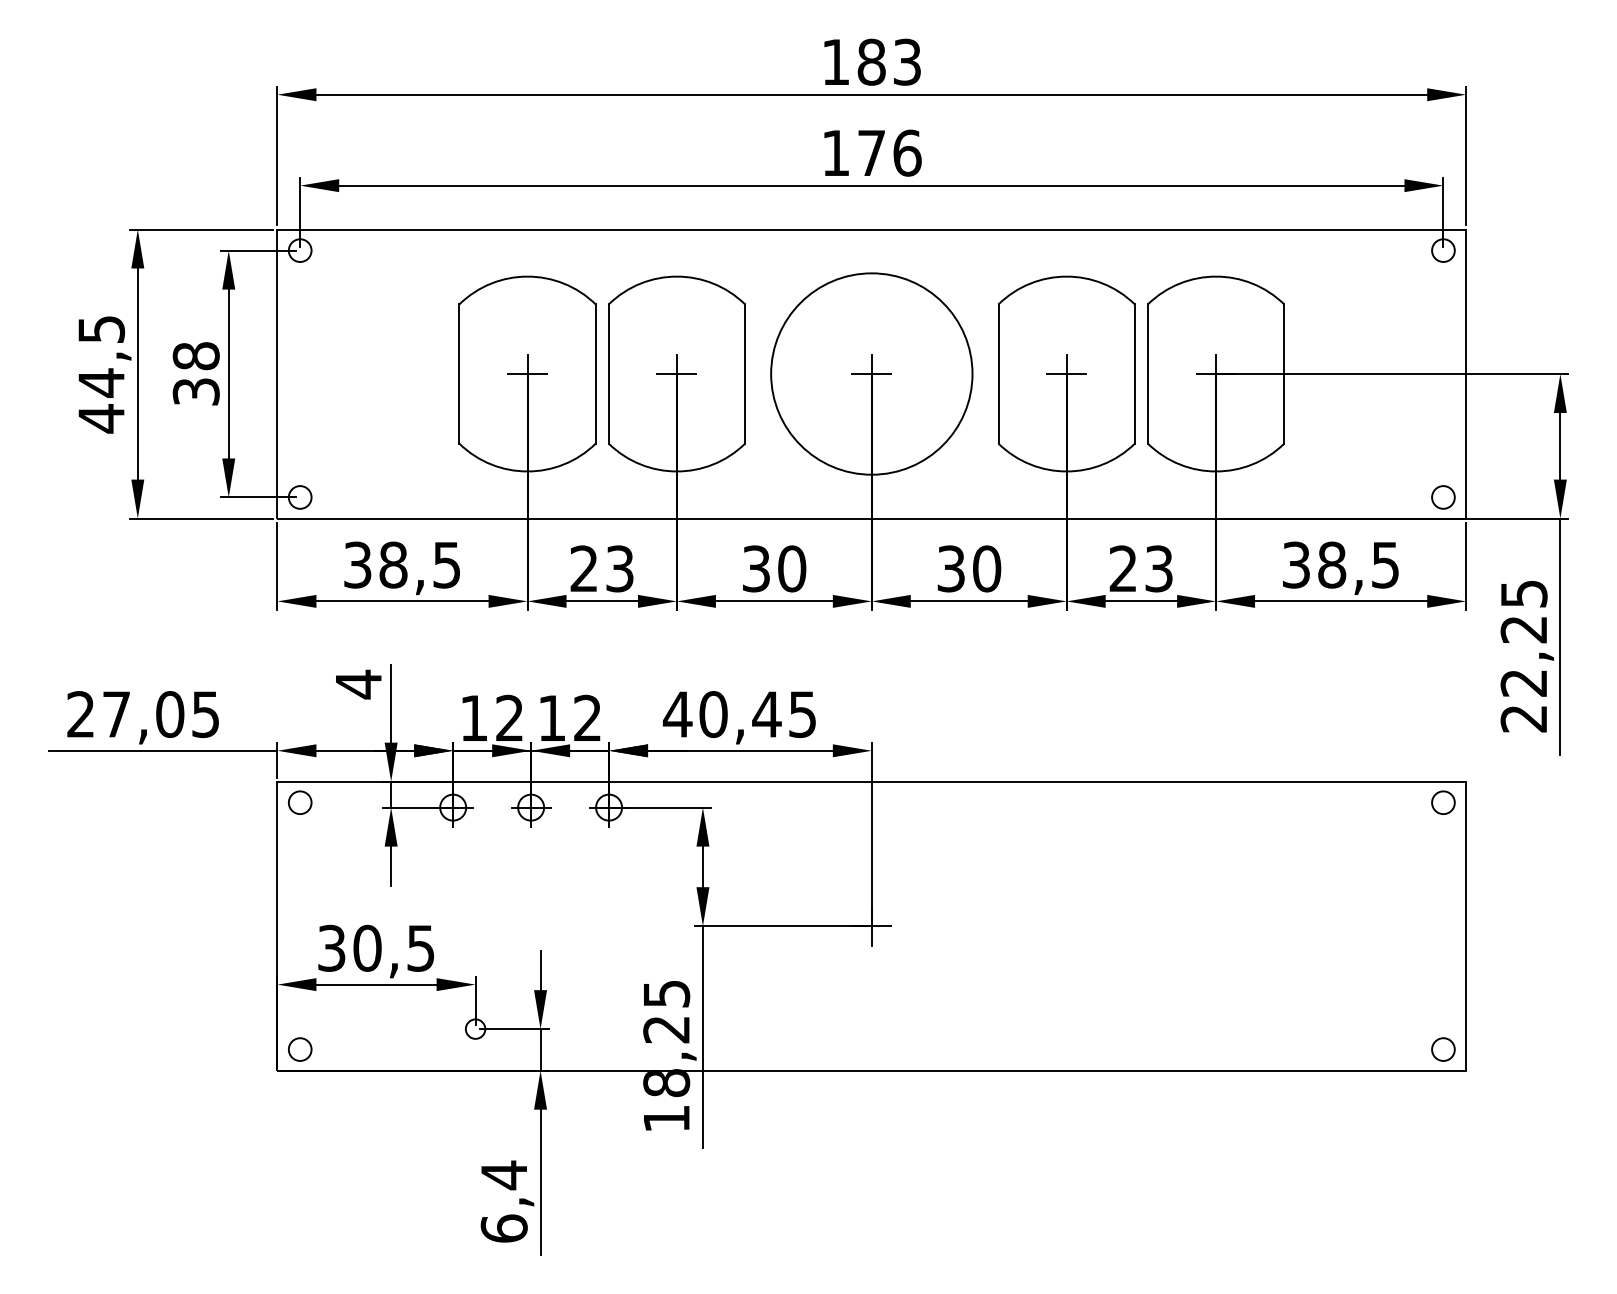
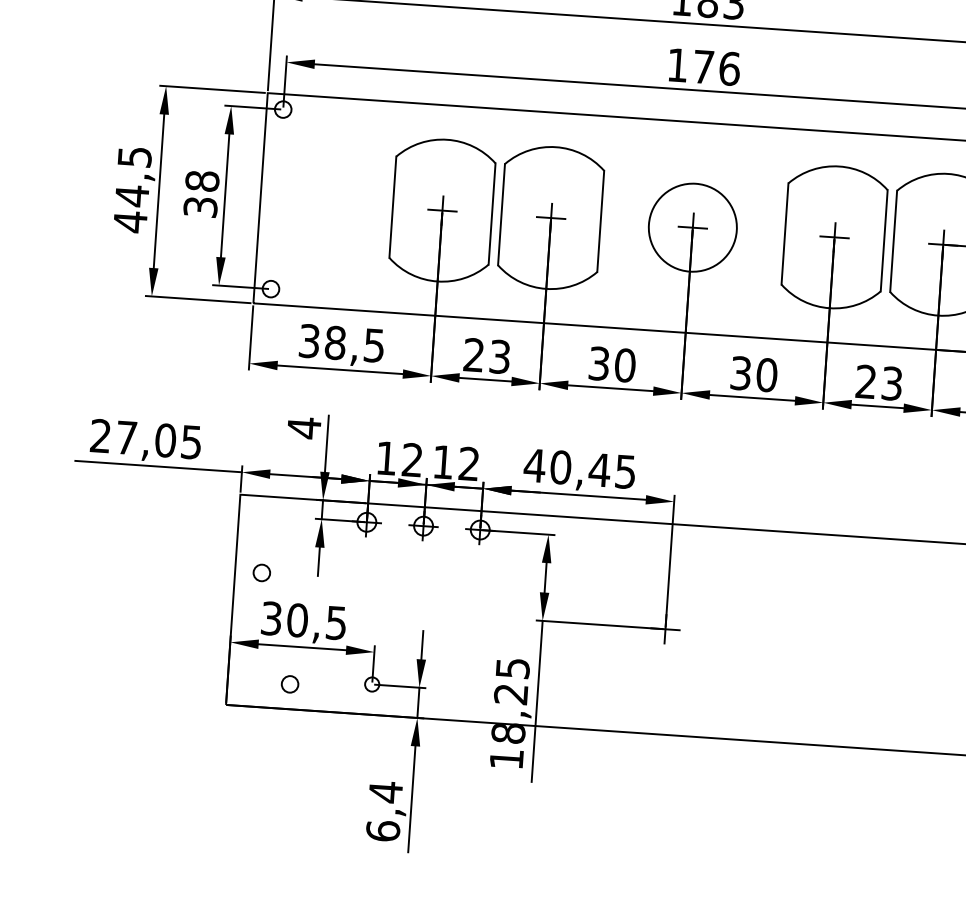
circle: (871, 373) -> (692, 227), size x0.6
circle: (300, 802) -> (262, 572), moved
circle: (300, 1049) -> (290, 684), moved

